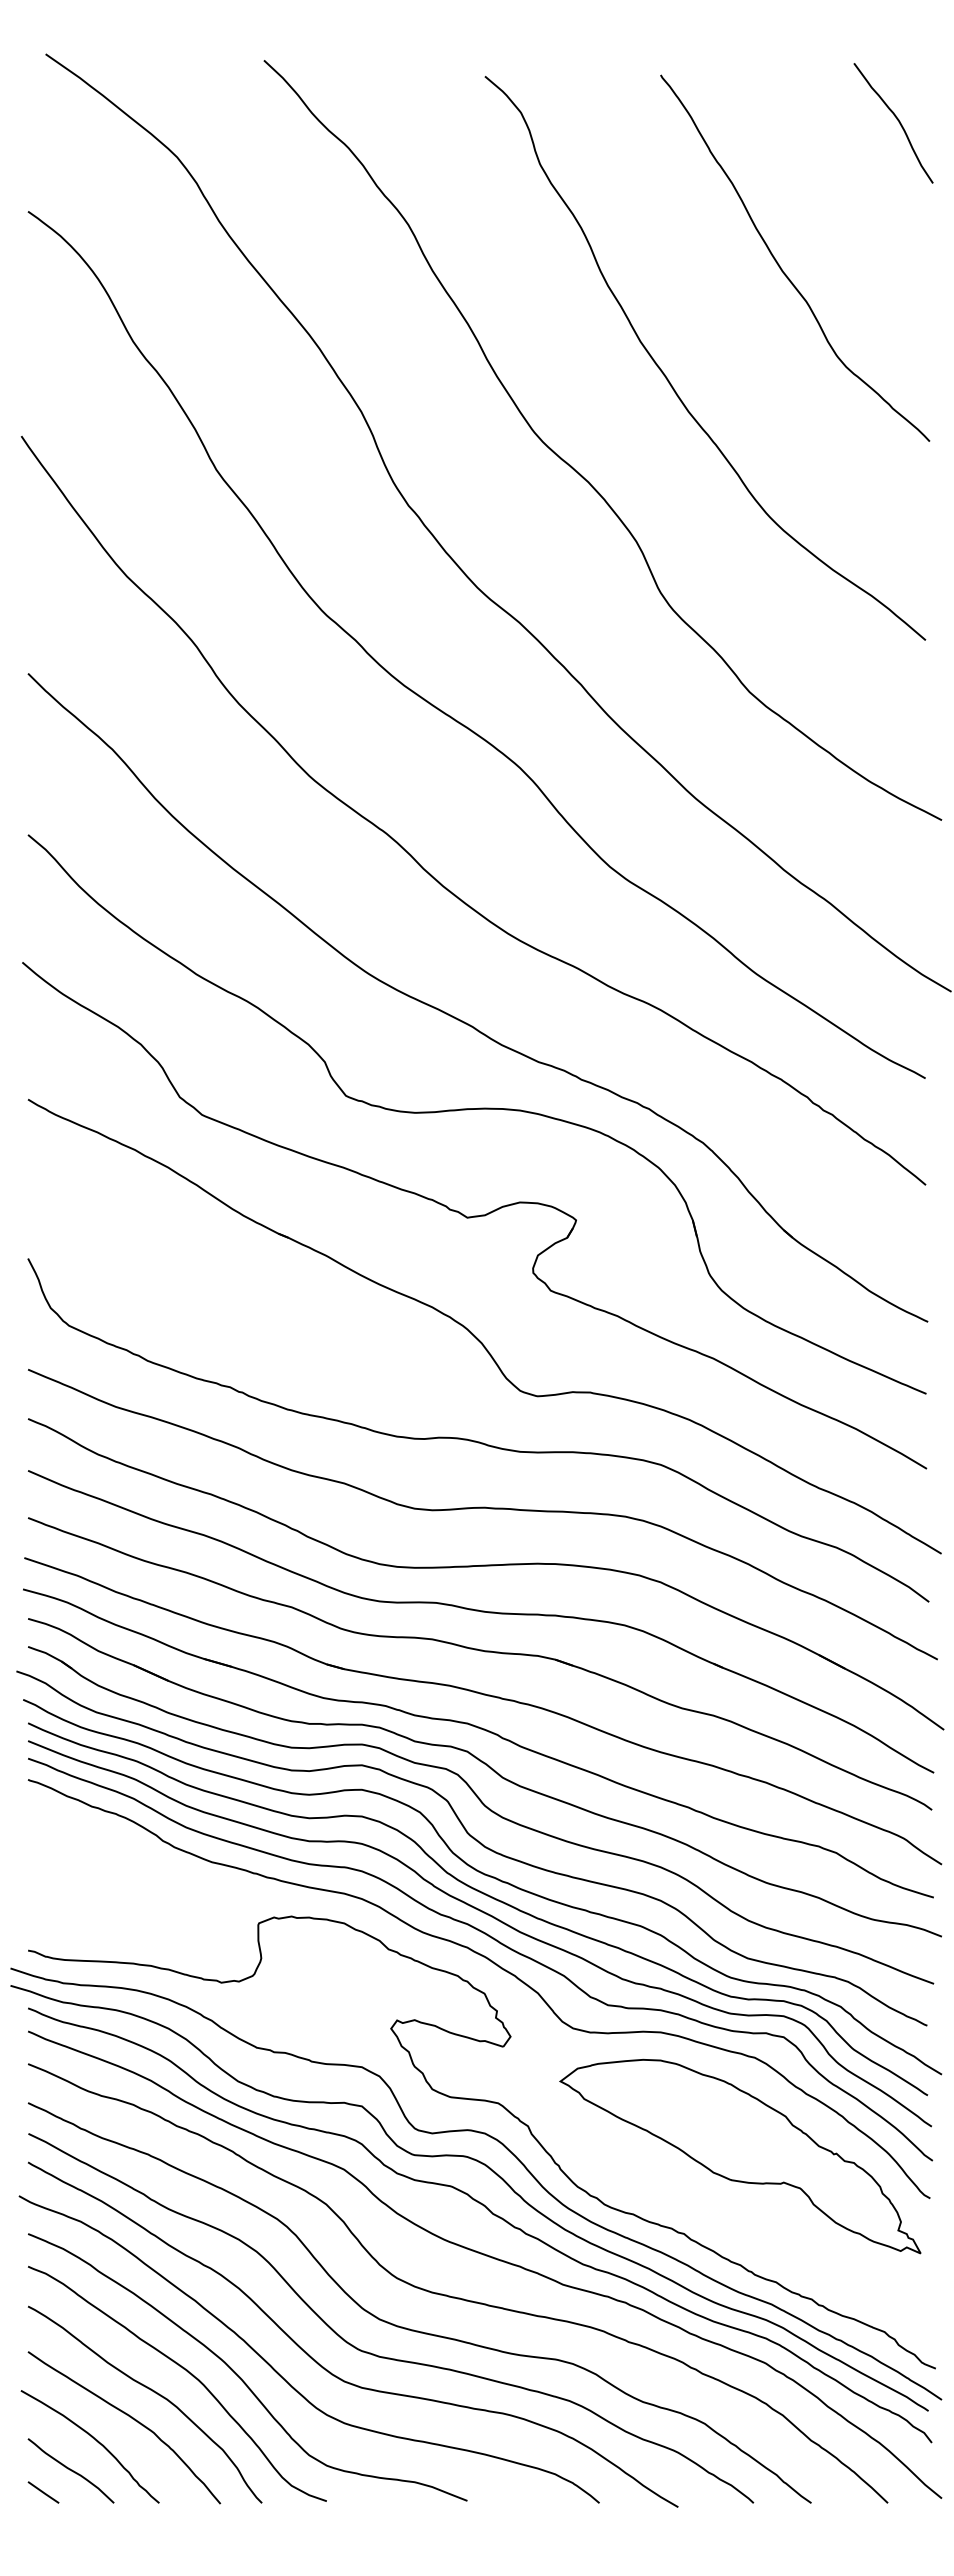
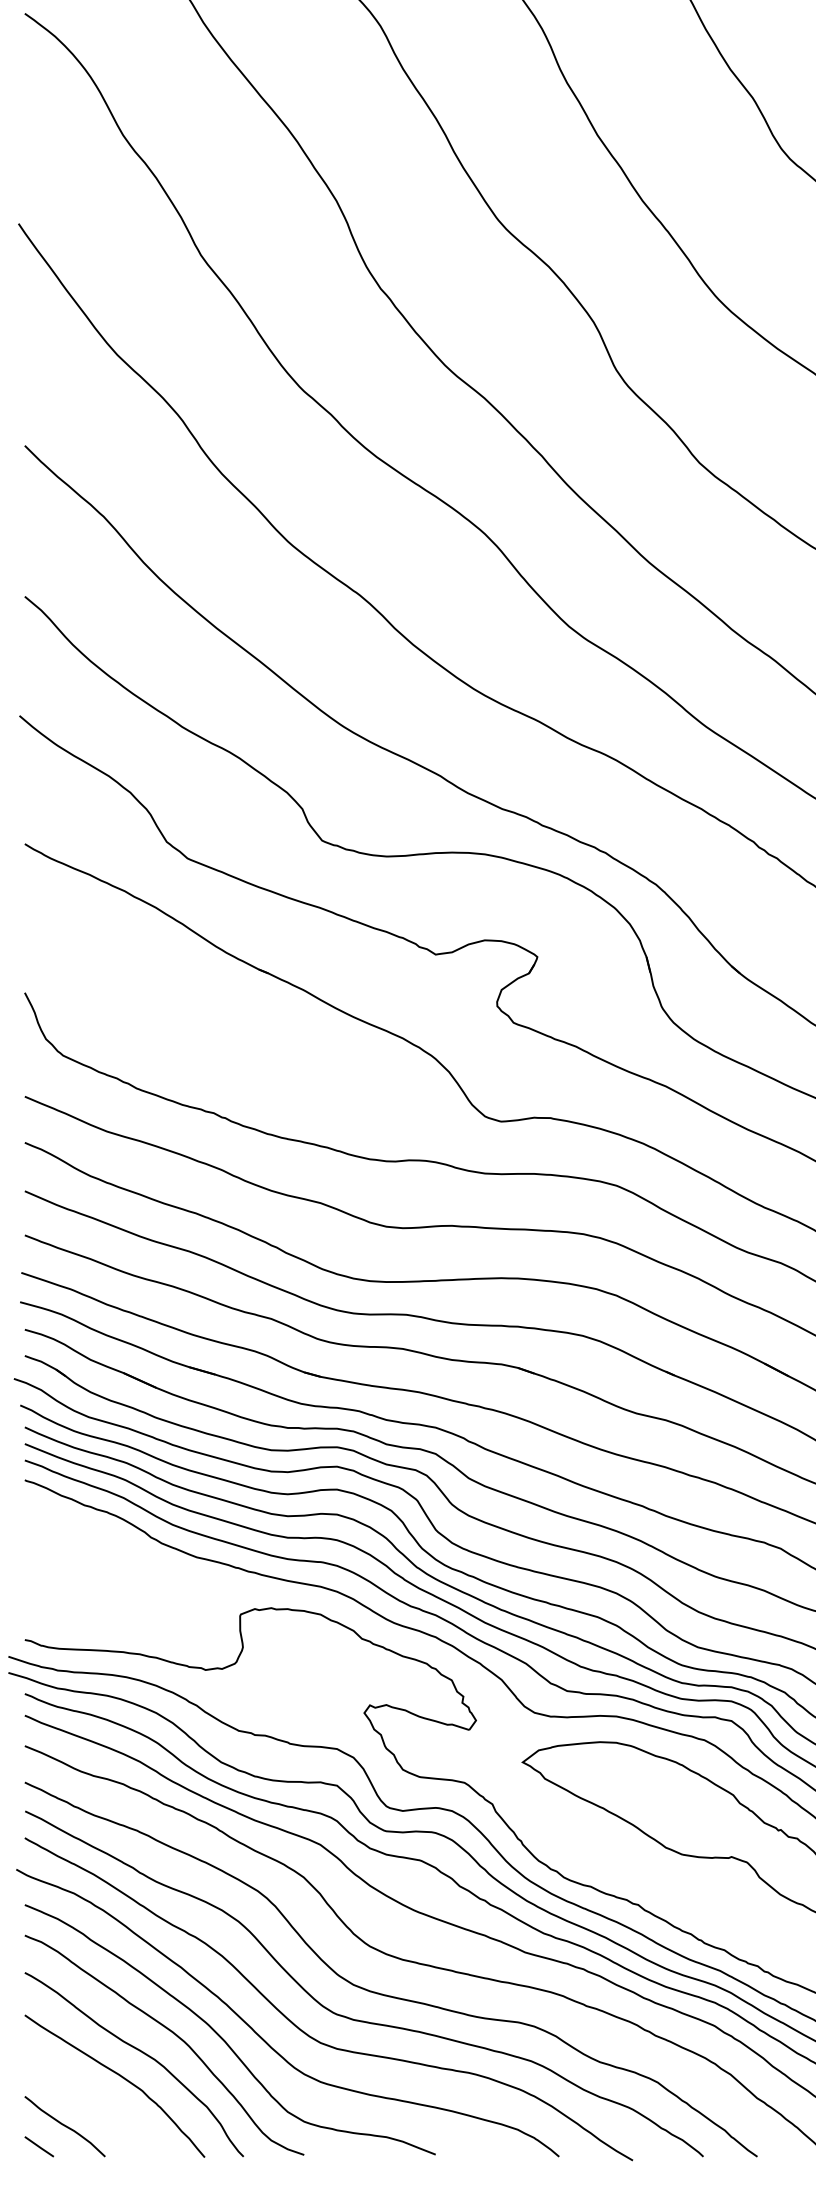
curve: (95, 2440) -> (87, 2098), removed

